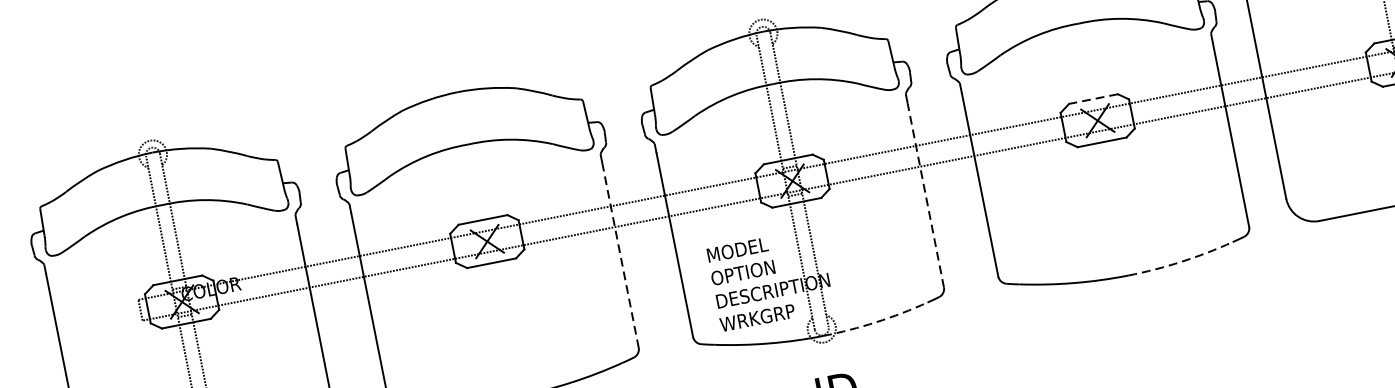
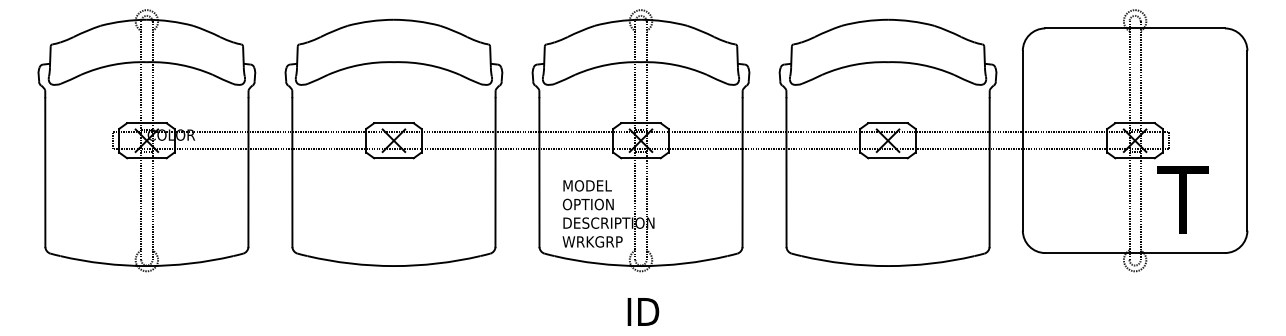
line: (1094, 99) -> (888, 123), dashed -> solid
line: (925, 195) -> (742, 172), dashed -> solid
line: (620, 255) -> (495, 172), dashed -> solid
arc: (1181, 261) -> (931, 263), dashed -> solid
arc: (876, 322) -> (684, 263), dashed -> solid

